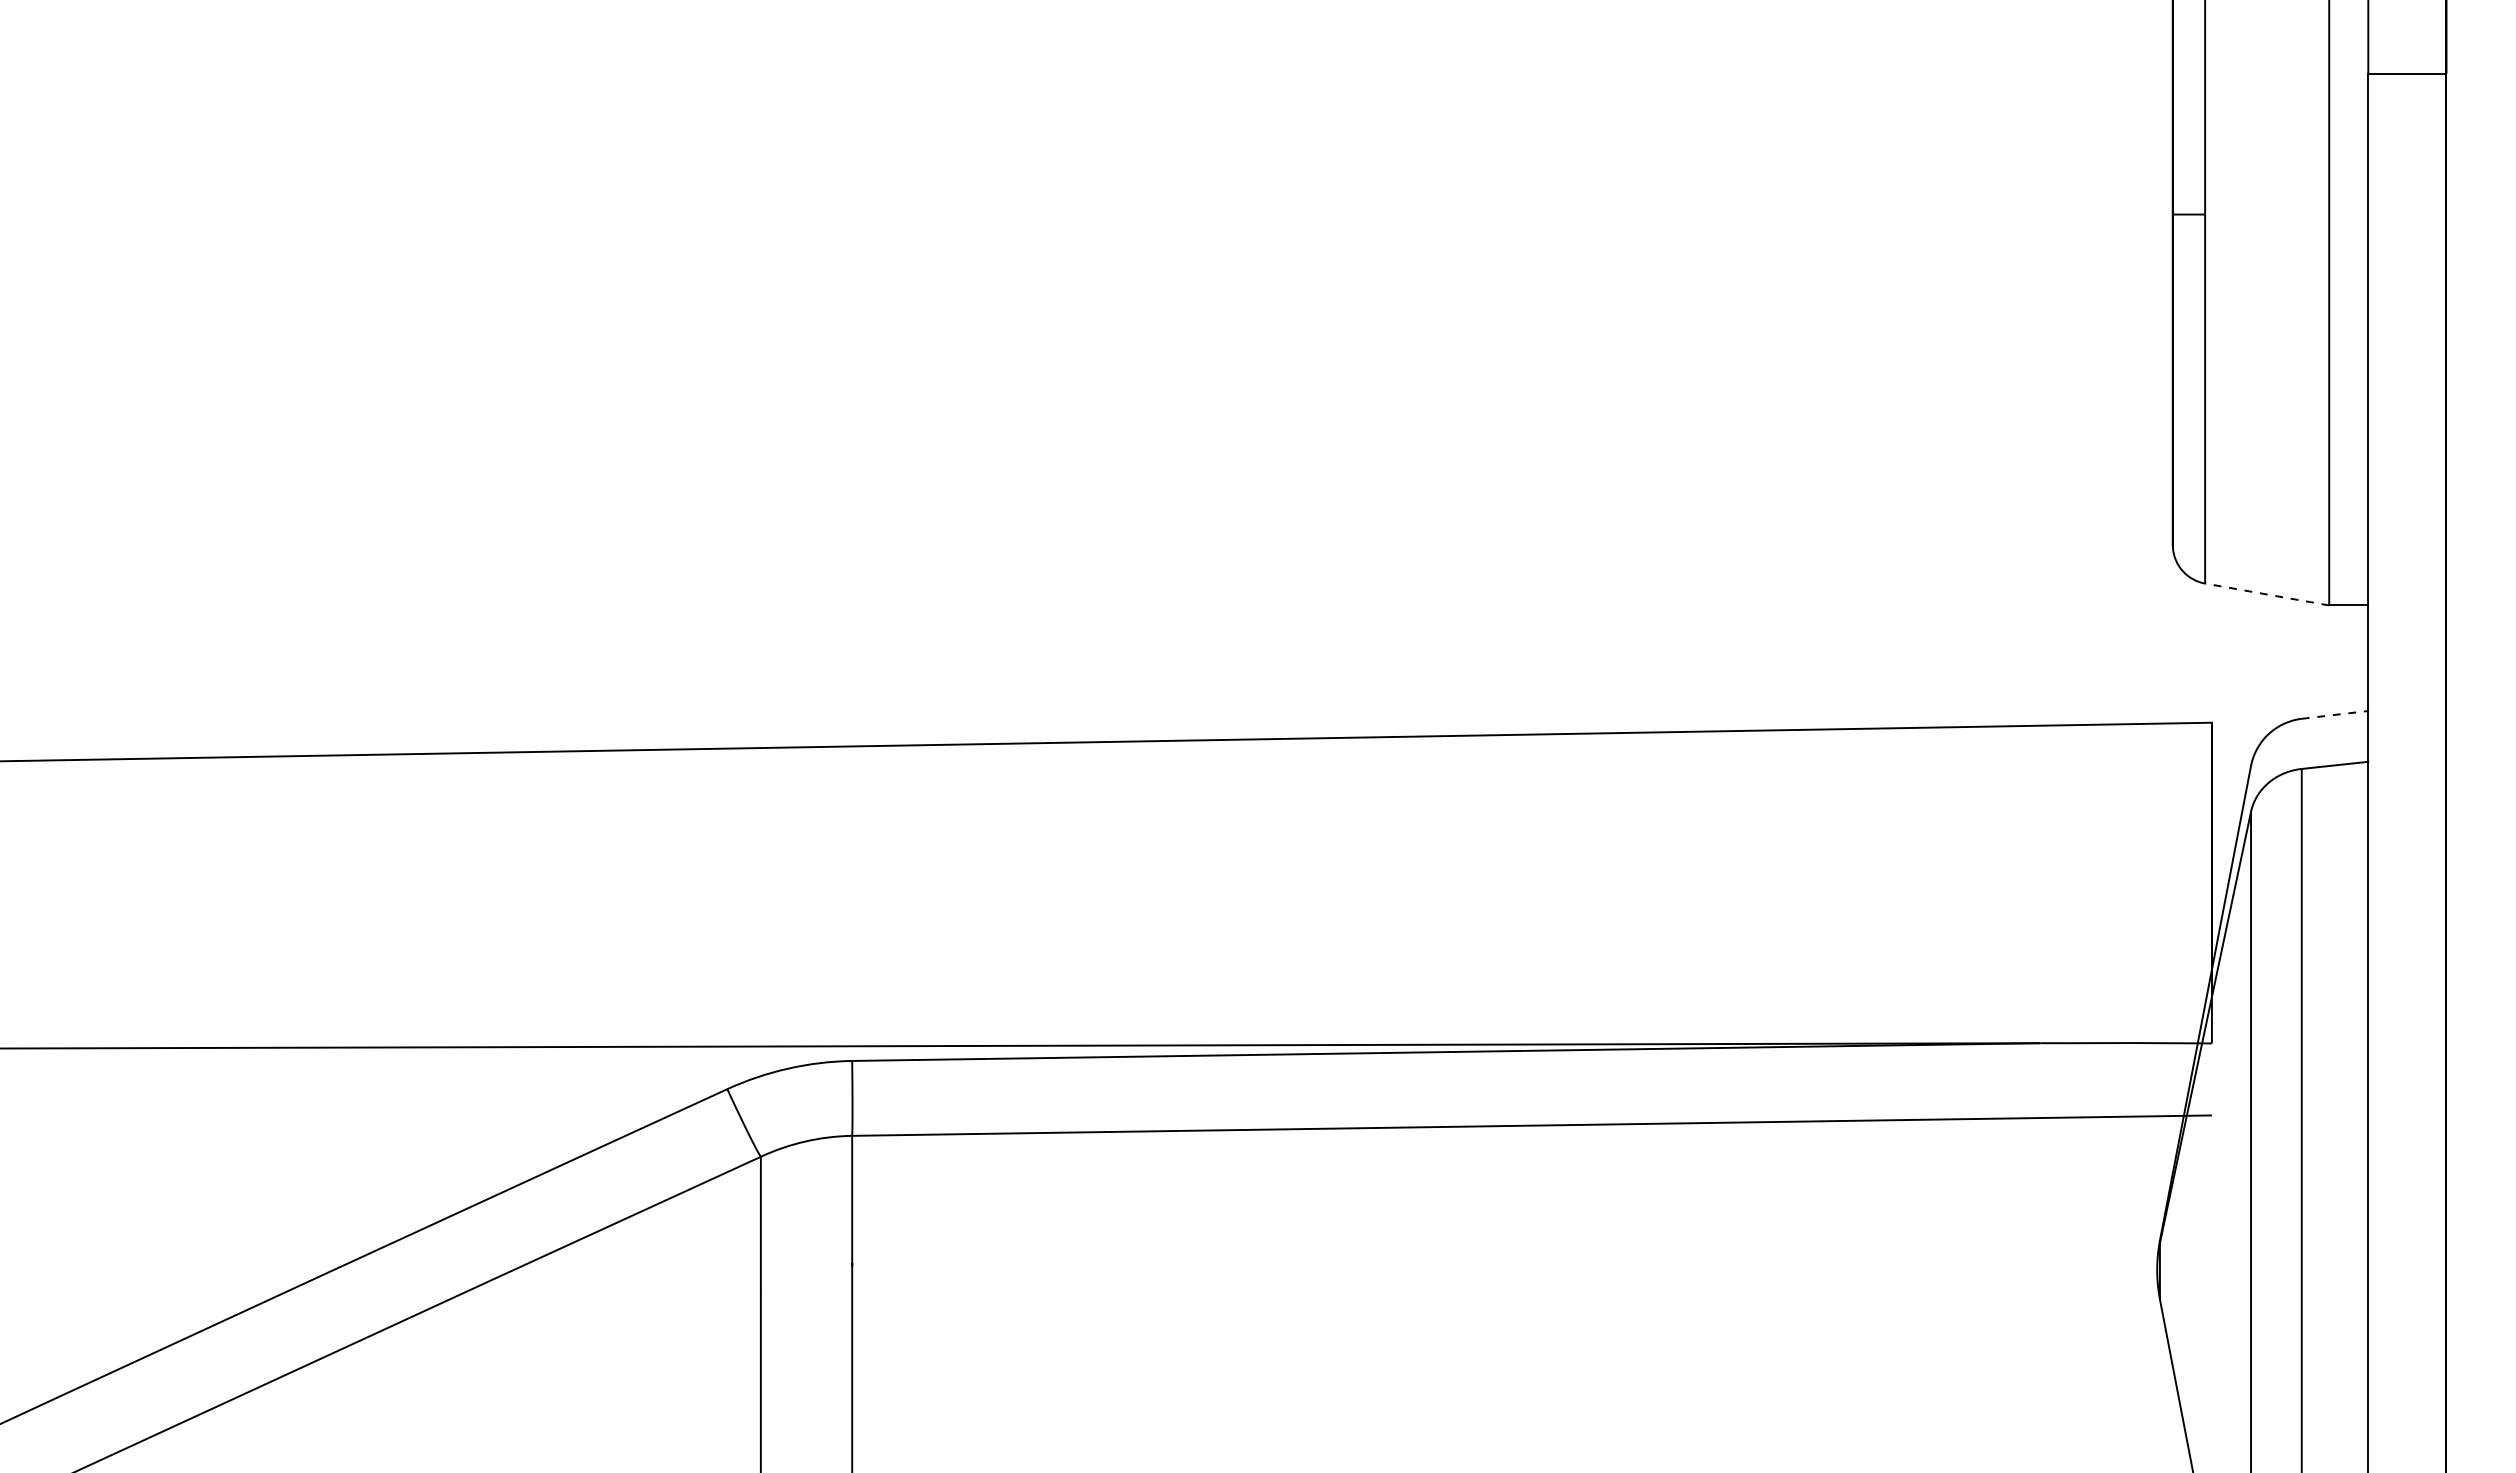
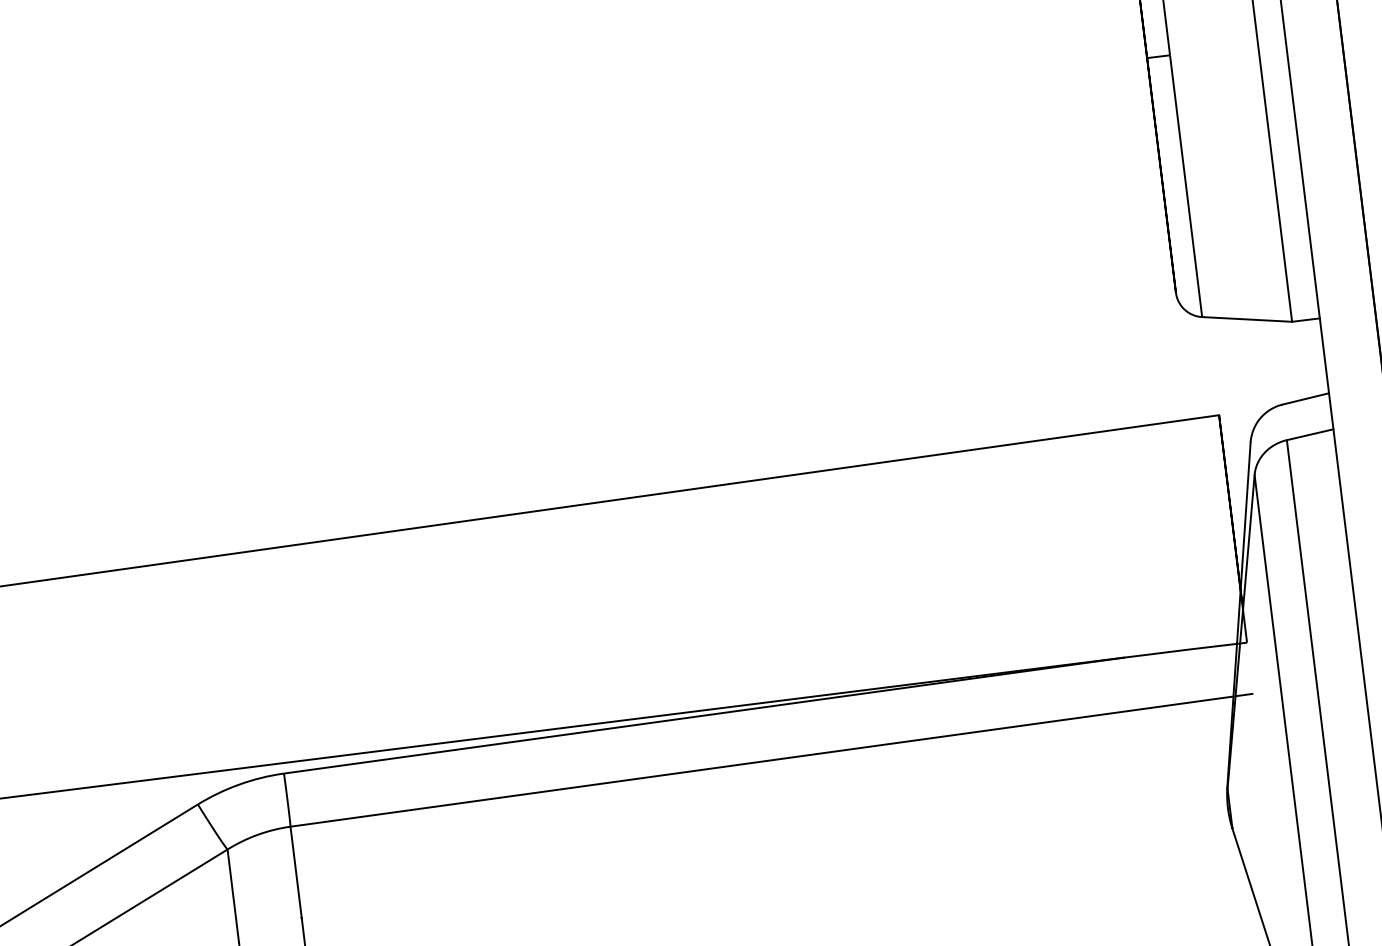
line: (2267, 594) -> (1247, 319), dashed -> solid
line: (2335, 714) -> (1306, 398), dashed -> solid

